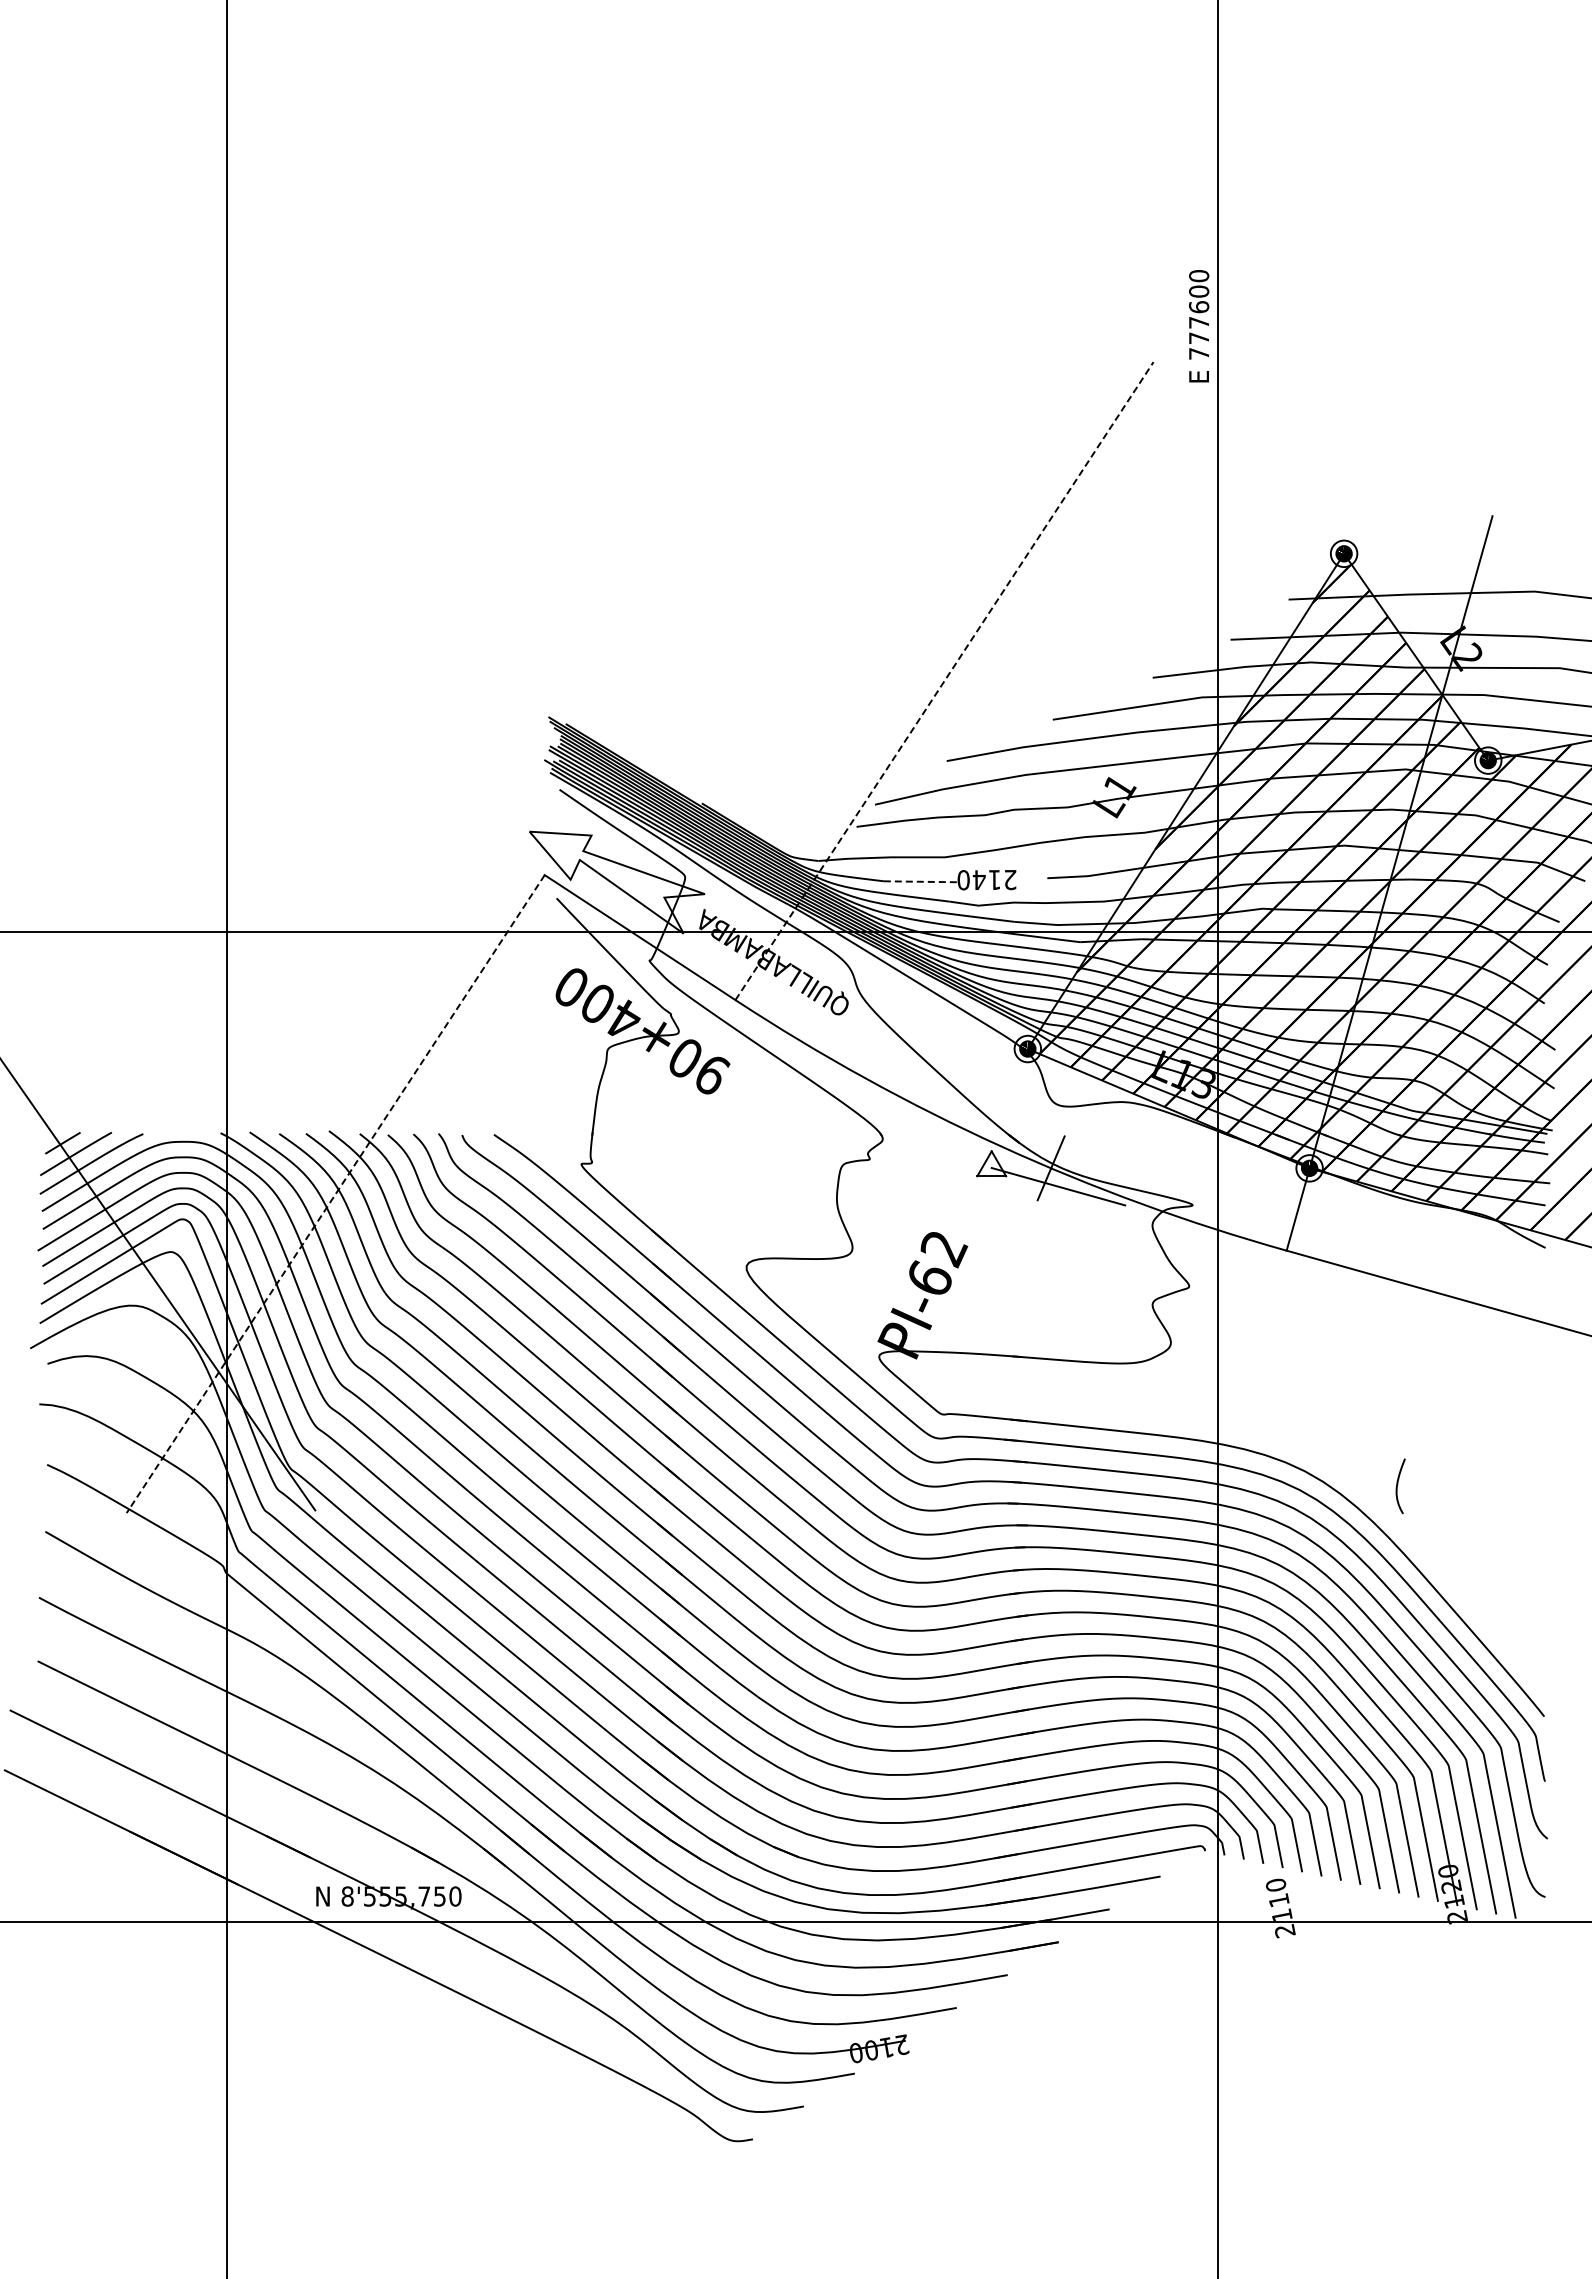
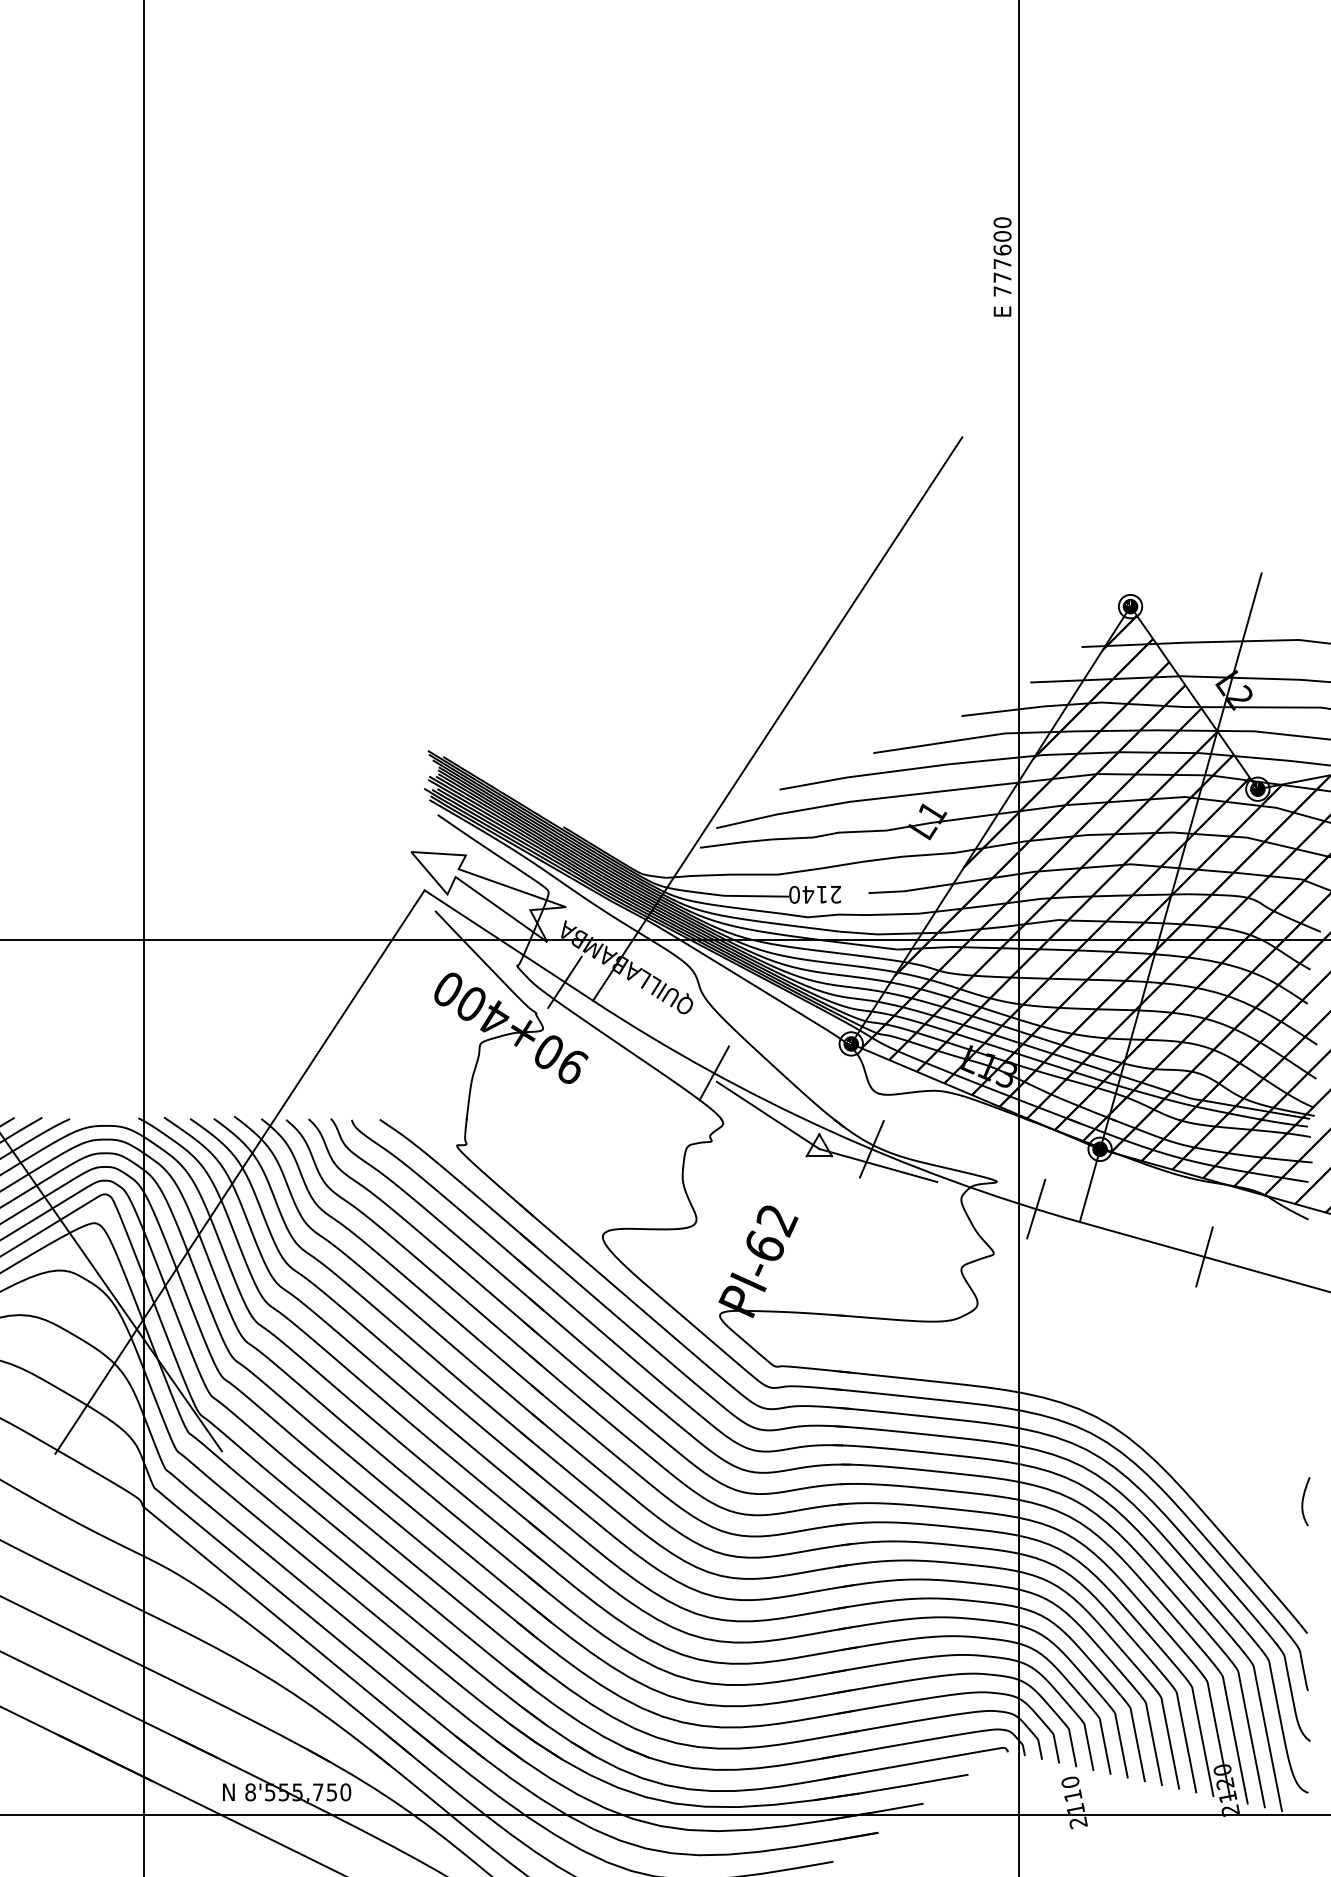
text: (1199, 326) -> (1002, 267), moved
line: (944, 680) -> (777, 718), dashed -> solid
line: (920, 881) -> (756, 895), dashed -> solid
line: (703, 979) -> (564, 982), added
line: (872, 1081) -> (714, 1072), added
line: (933, 1129) -> (767, 1114), added
line: (335, 1194) -> (239, 1172), dashed -> solid
line: (1237, 1236) -> (1036, 1209), added
line: (1427, 1289) -> (1204, 1256), added
curve: (1398, 1484) -> (1303, 1500), moved

